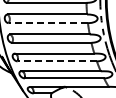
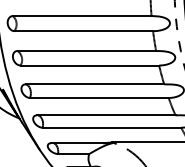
line: (48, 23) -> (84, 31), dashed -> solid
line: (57, 61) -> (99, 98), dashed -> solid

